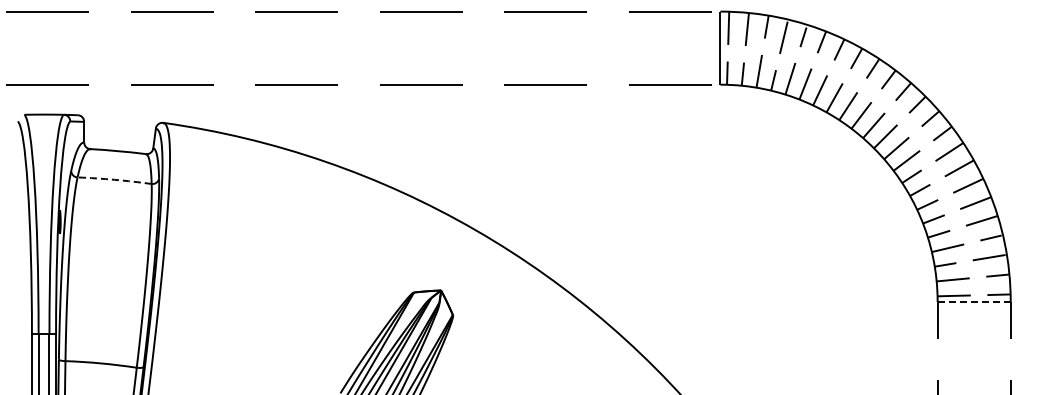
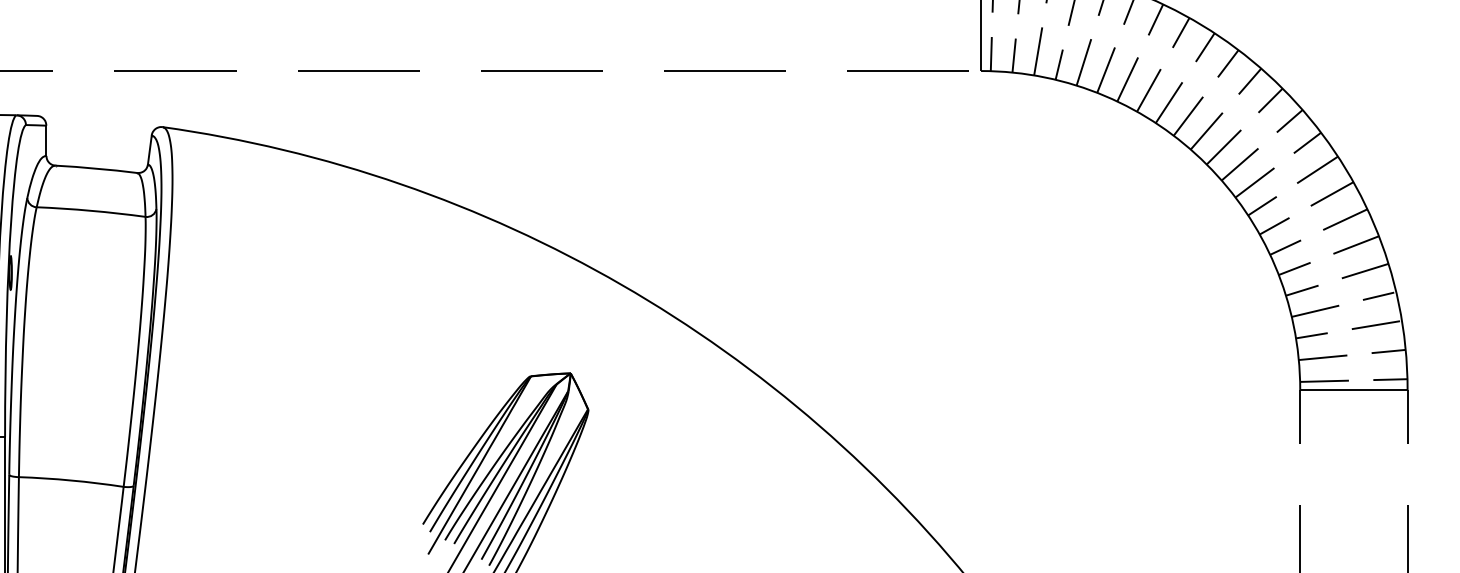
arc: (114, 179) -> (90, 210), dashed -> solid
line: (974, 301) -> (1354, 389), dashed -> solid

